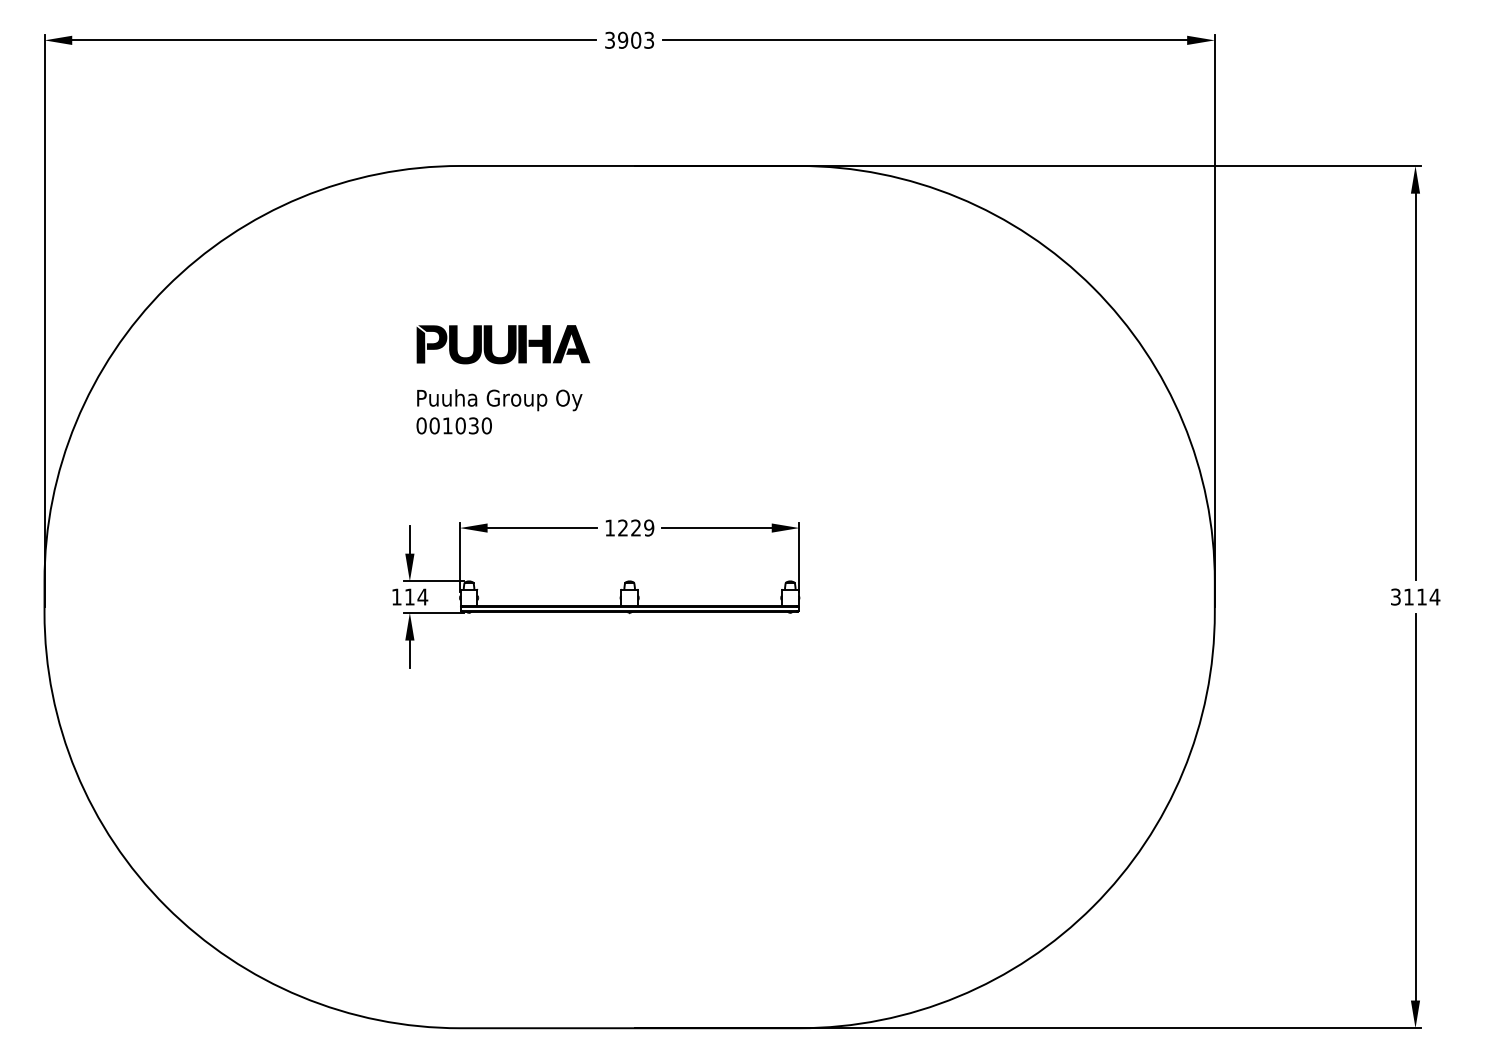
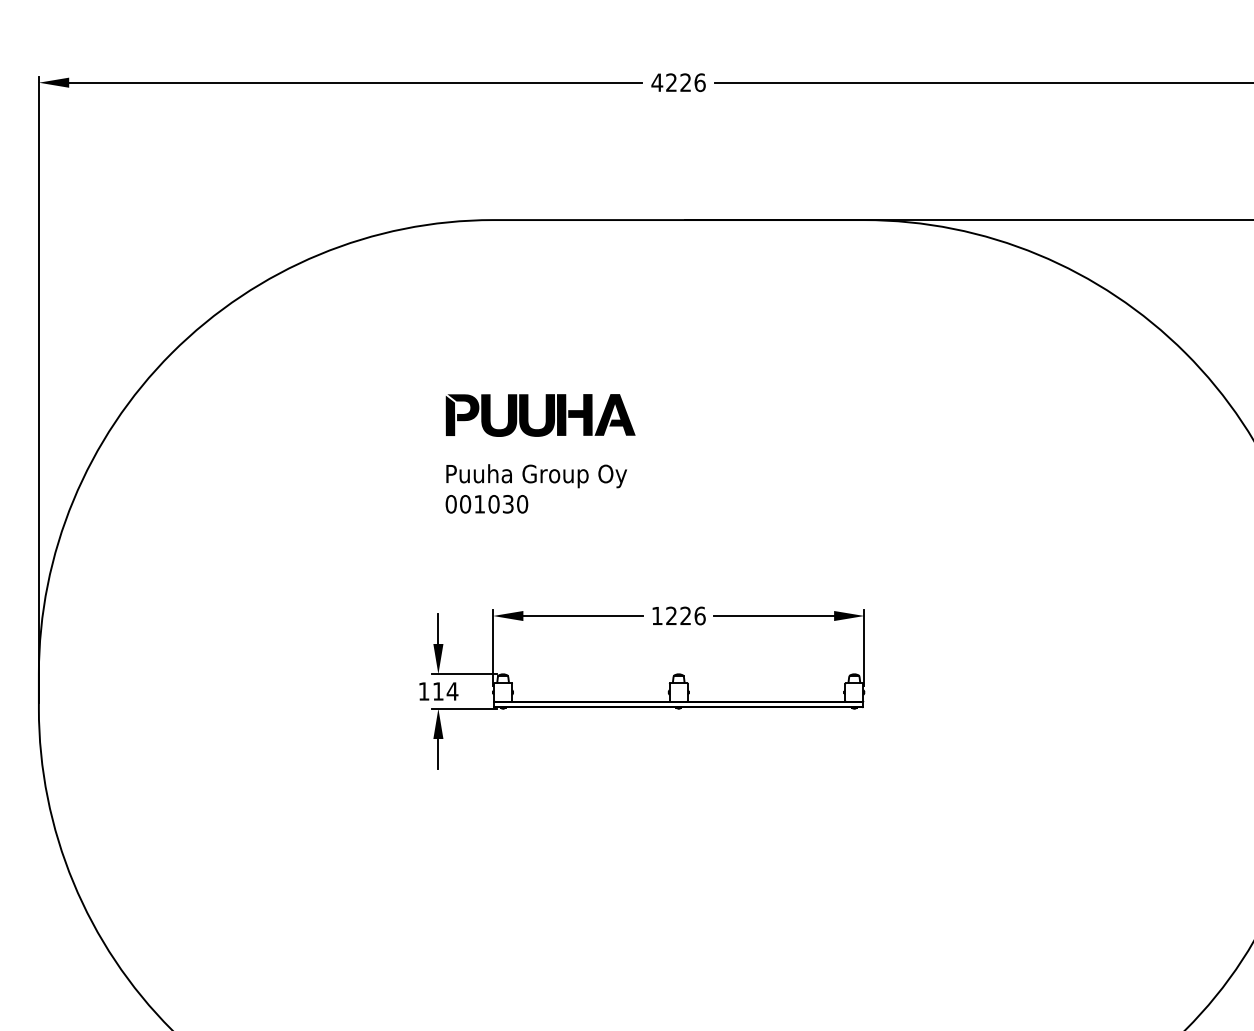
text: (629, 39) -> (678, 81), 3903 -> 4226
text: (649, 527) -> (700, 615), 1229 -> 1226

